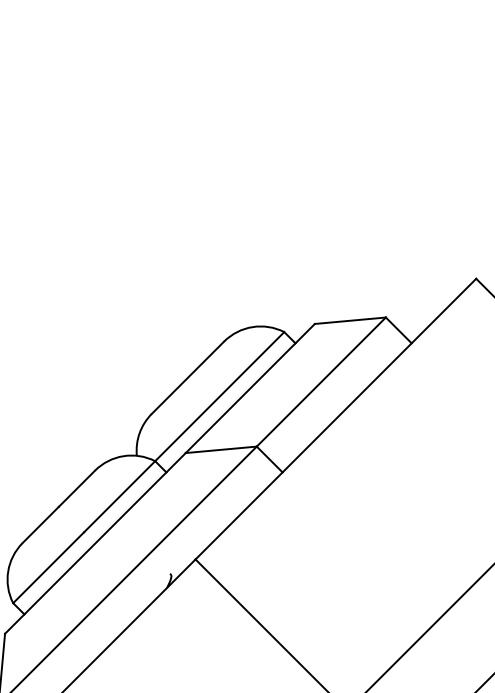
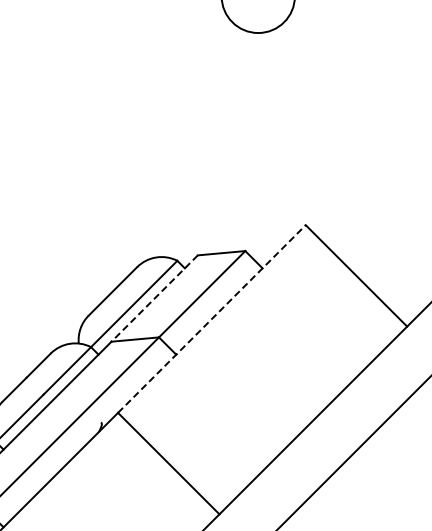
line: (250, 388) -> (154, 298), solid -> dashed
line: (335, 419) -> (211, 319), solid -> dashed

